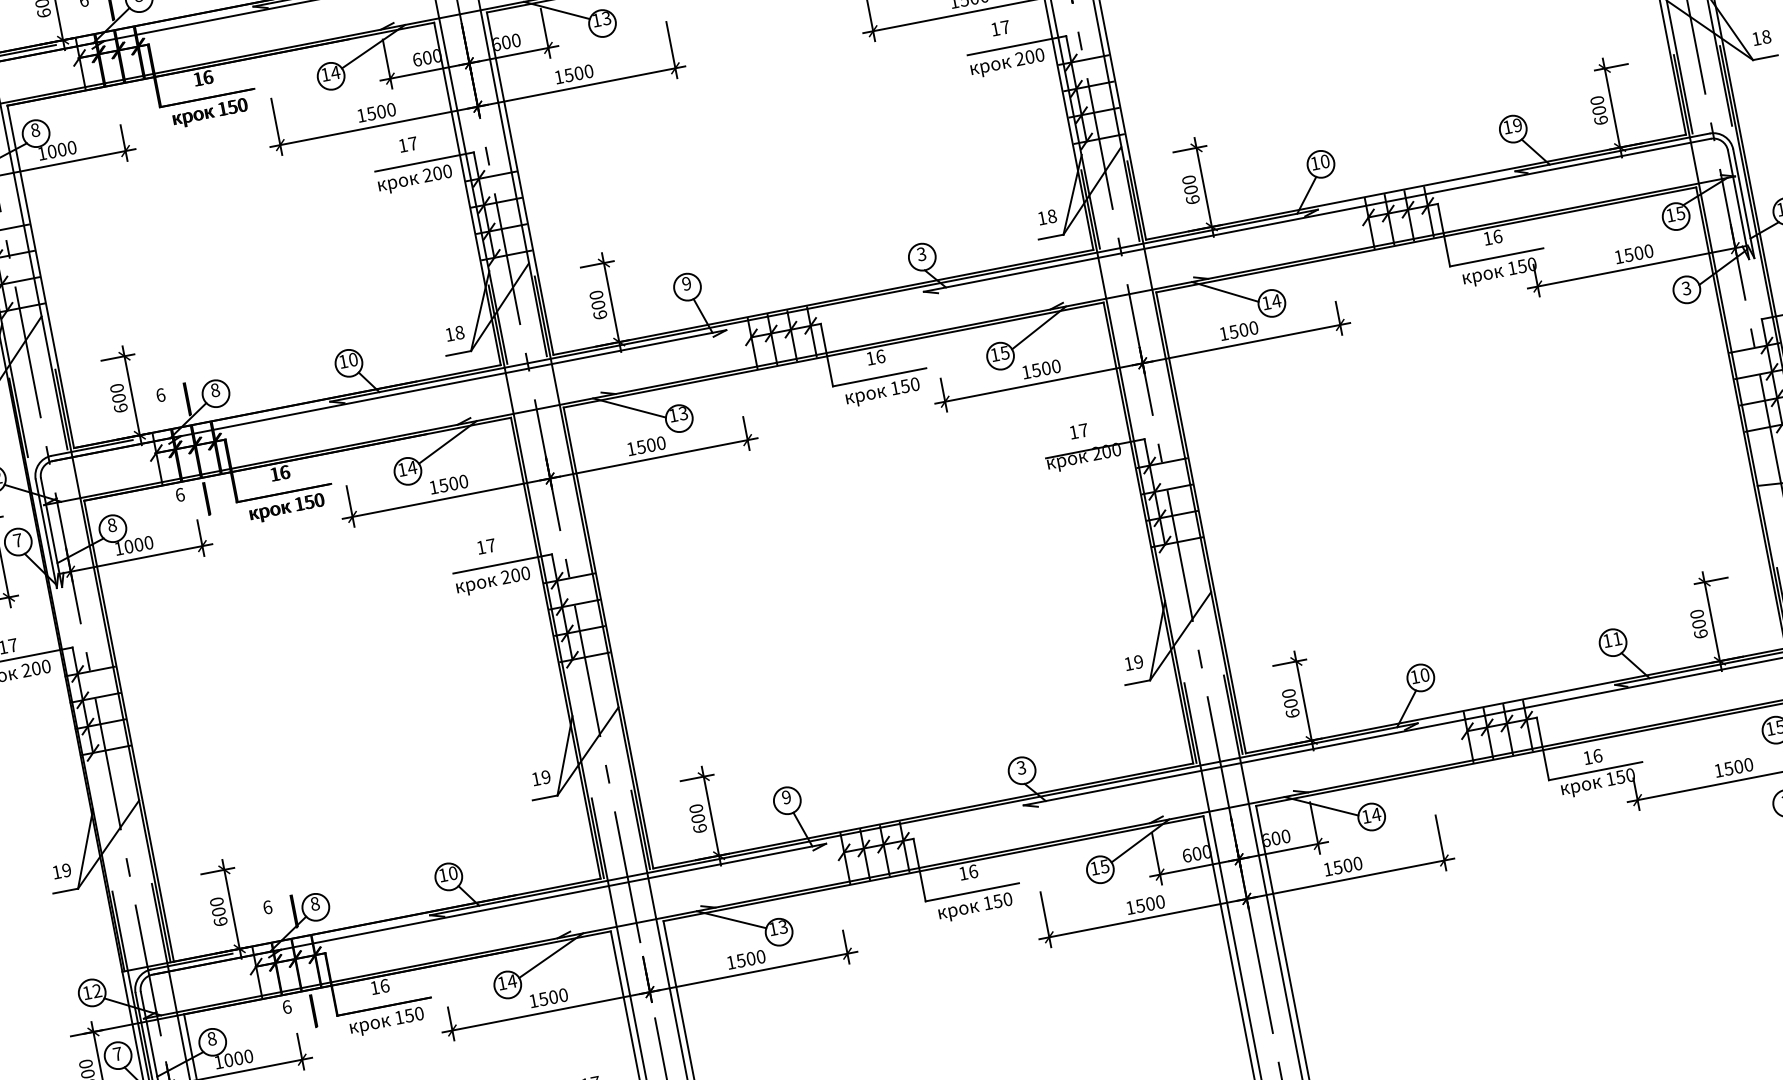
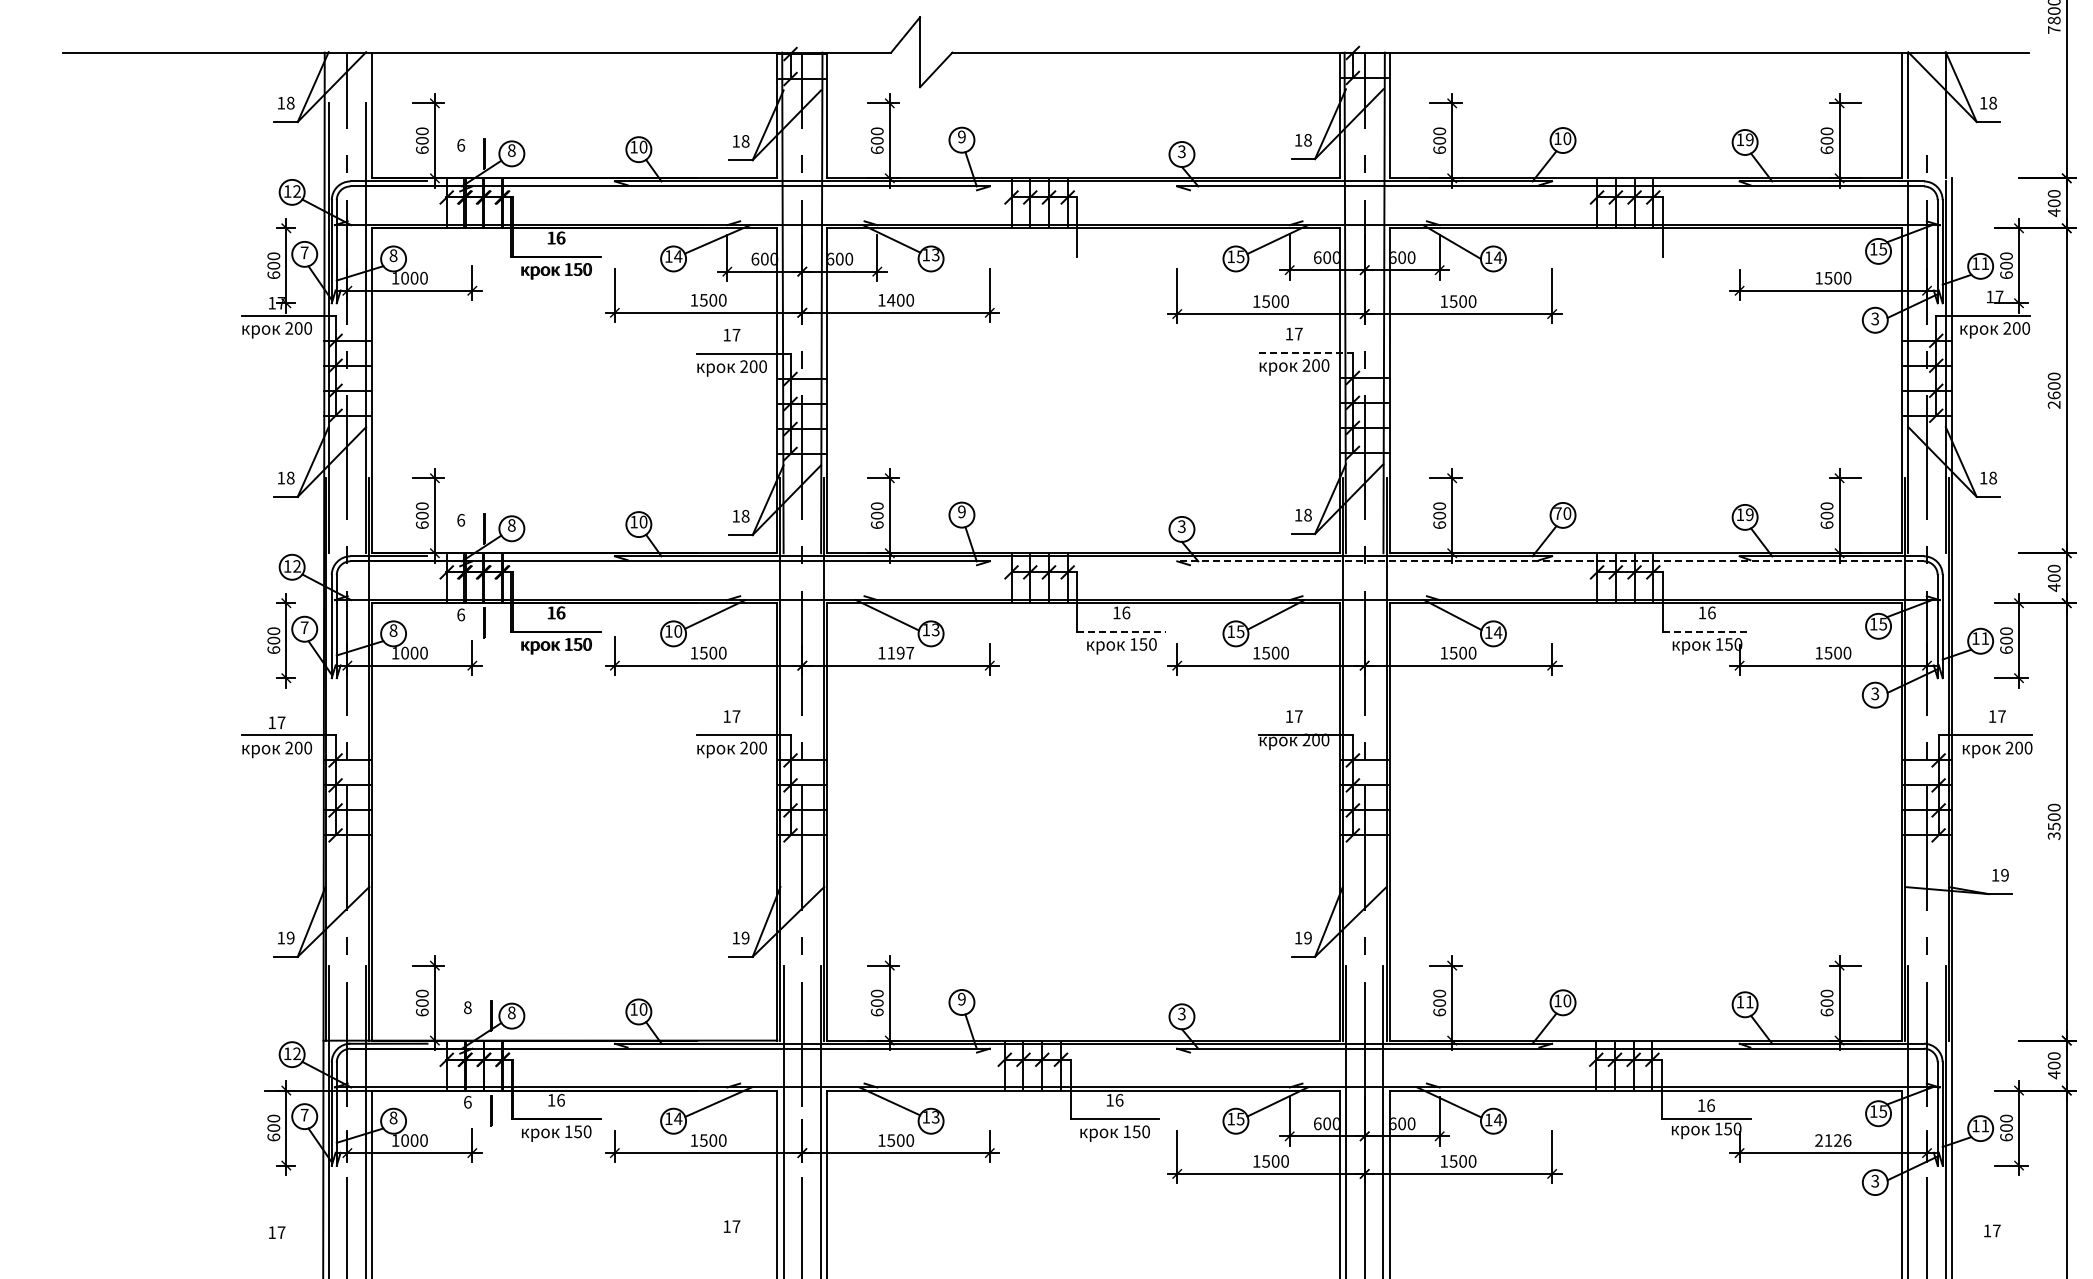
line: (1017, 45) -> (1306, 352), solid -> dashed
text: (569, 75) -> (891, 300), 1500 -> 1400
text: (1314, 163) -> (1557, 513), 10 -> 70
line: (1317, 215) -> (1550, 561), solid -> dashed
line: (1496, 257) -> (1707, 631), solid -> dashed
line: (880, 376) -> (1122, 631), solid -> dashed
text: (650, 444) -> (900, 652), 1500 -> 1197
text: (412, 467) -> (678, 631), 14 -> 10
text: (1734, 767) -> (1833, 1140), 1500 -> 2126
text: (267, 907) -> (467, 1007), 6 -> 8

